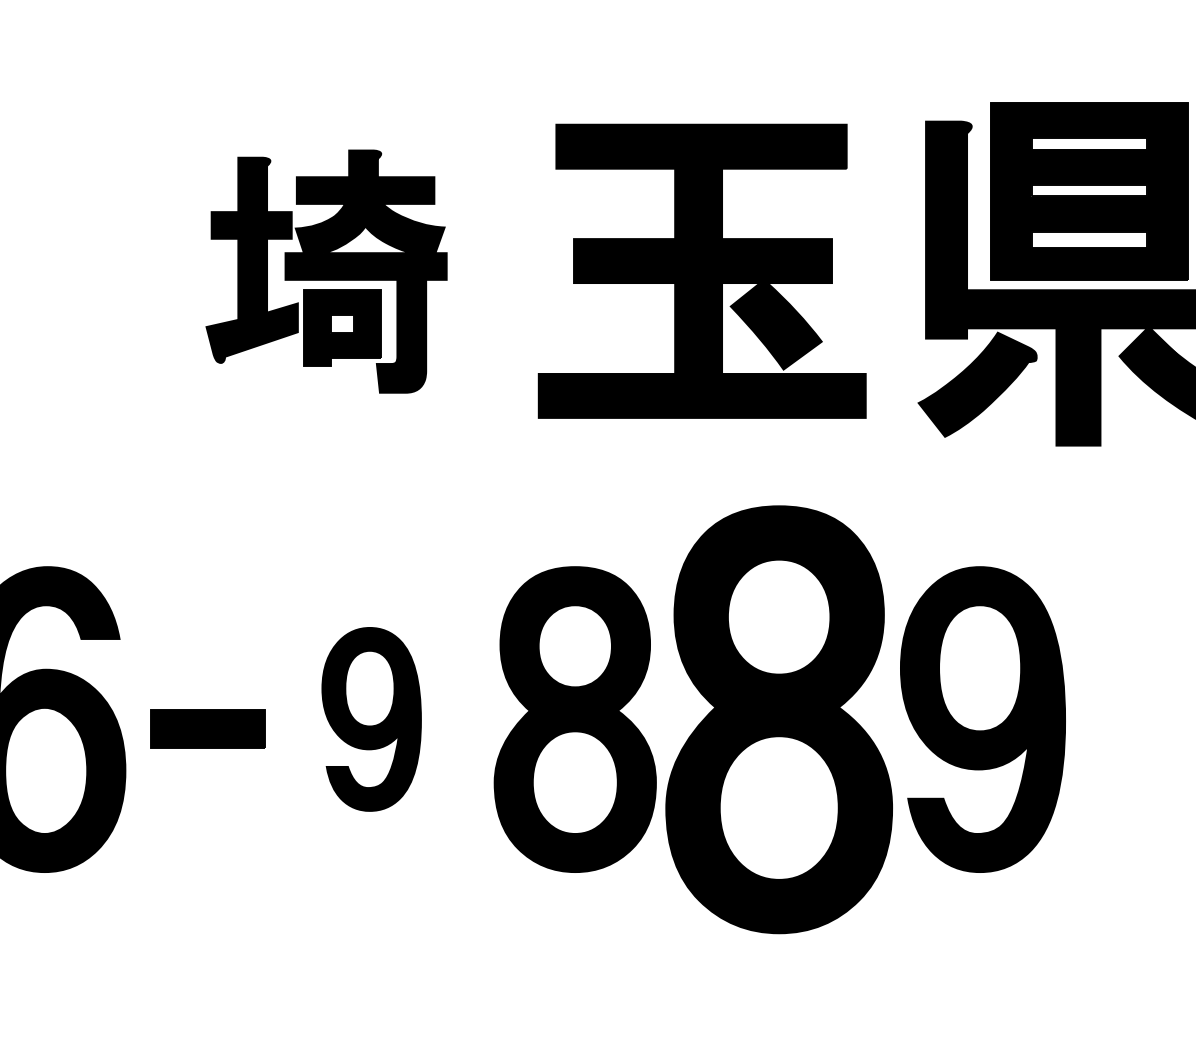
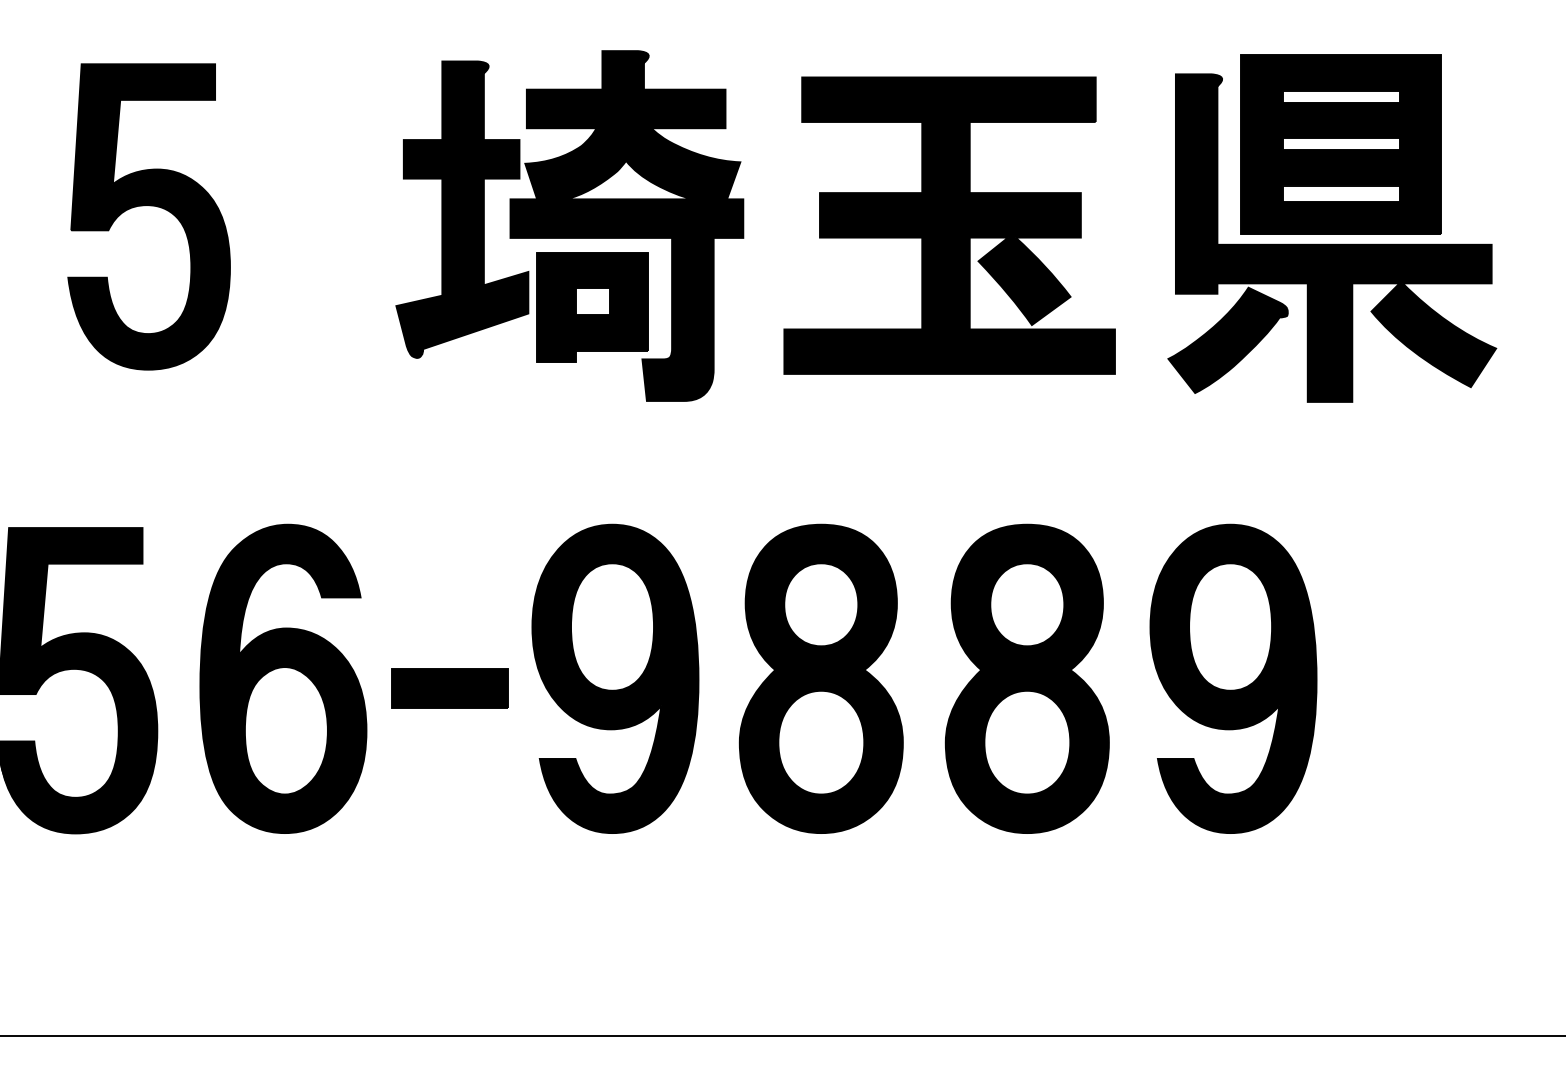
part: (326, 271) -> (569, 225), size x1.43
part: (371, 719) -> (615, 678), size x1.67
part: (778, 719) -> (1026, 678), size x0.71

